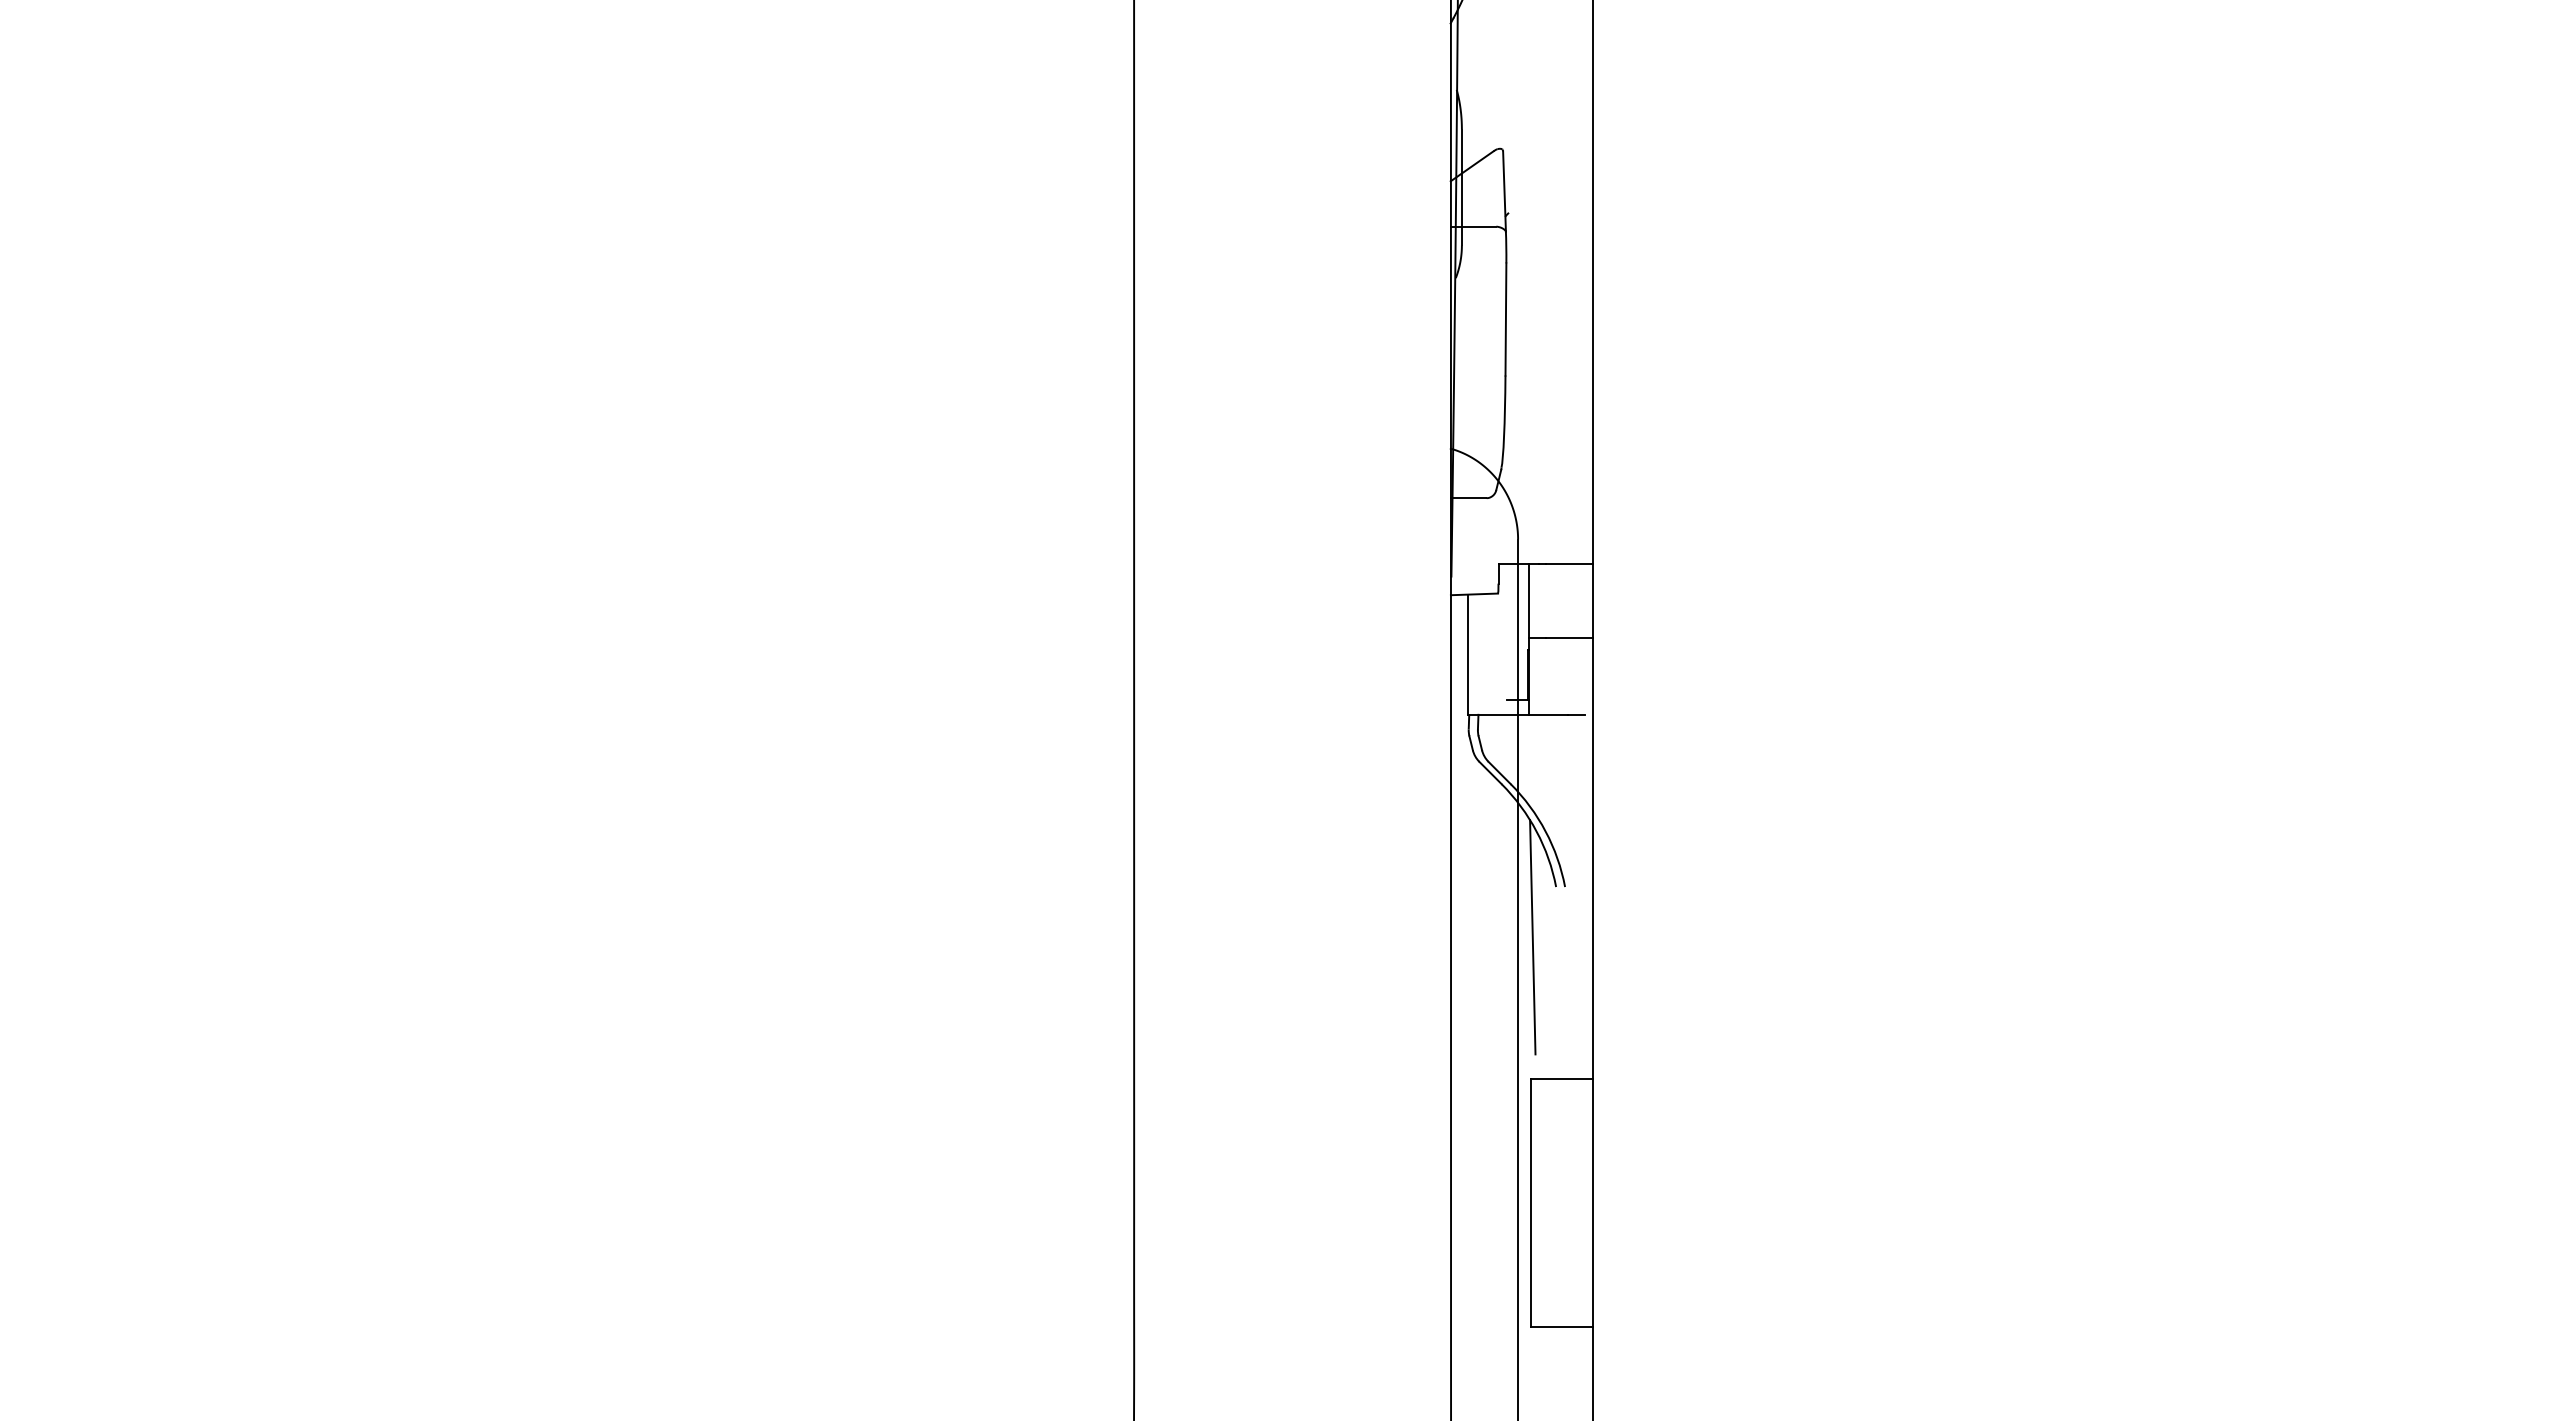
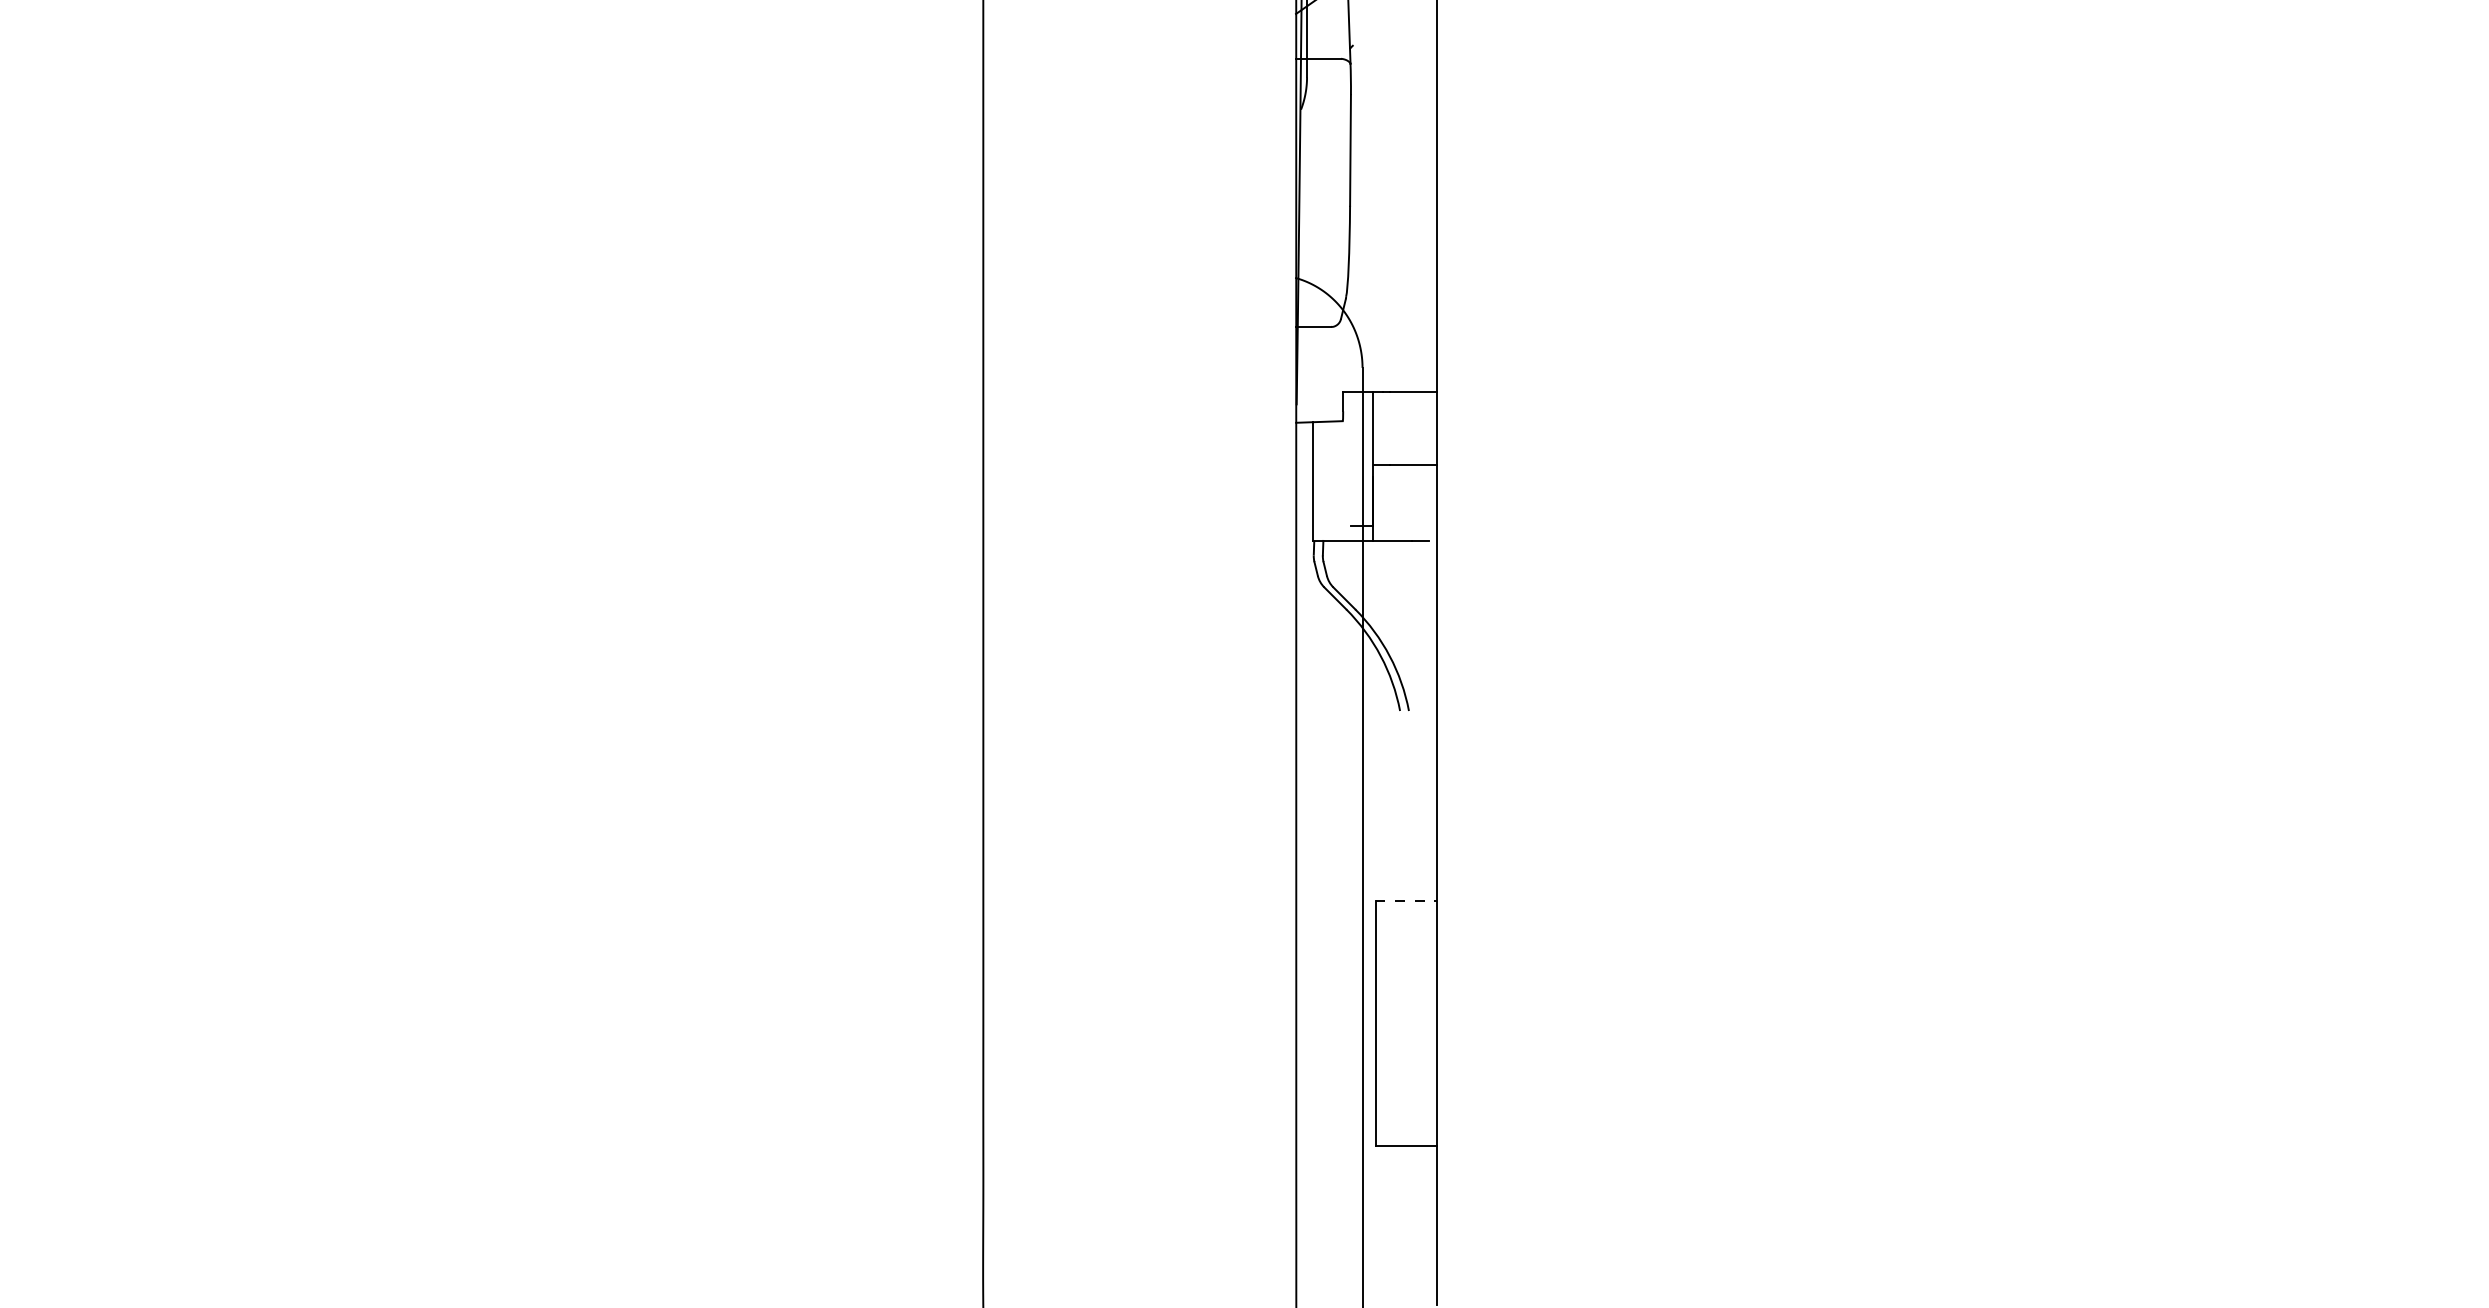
line: (1532, 937) -> (1376, 760), removed
line: (1562, 1079) -> (1406, 901), solid -> dashed

